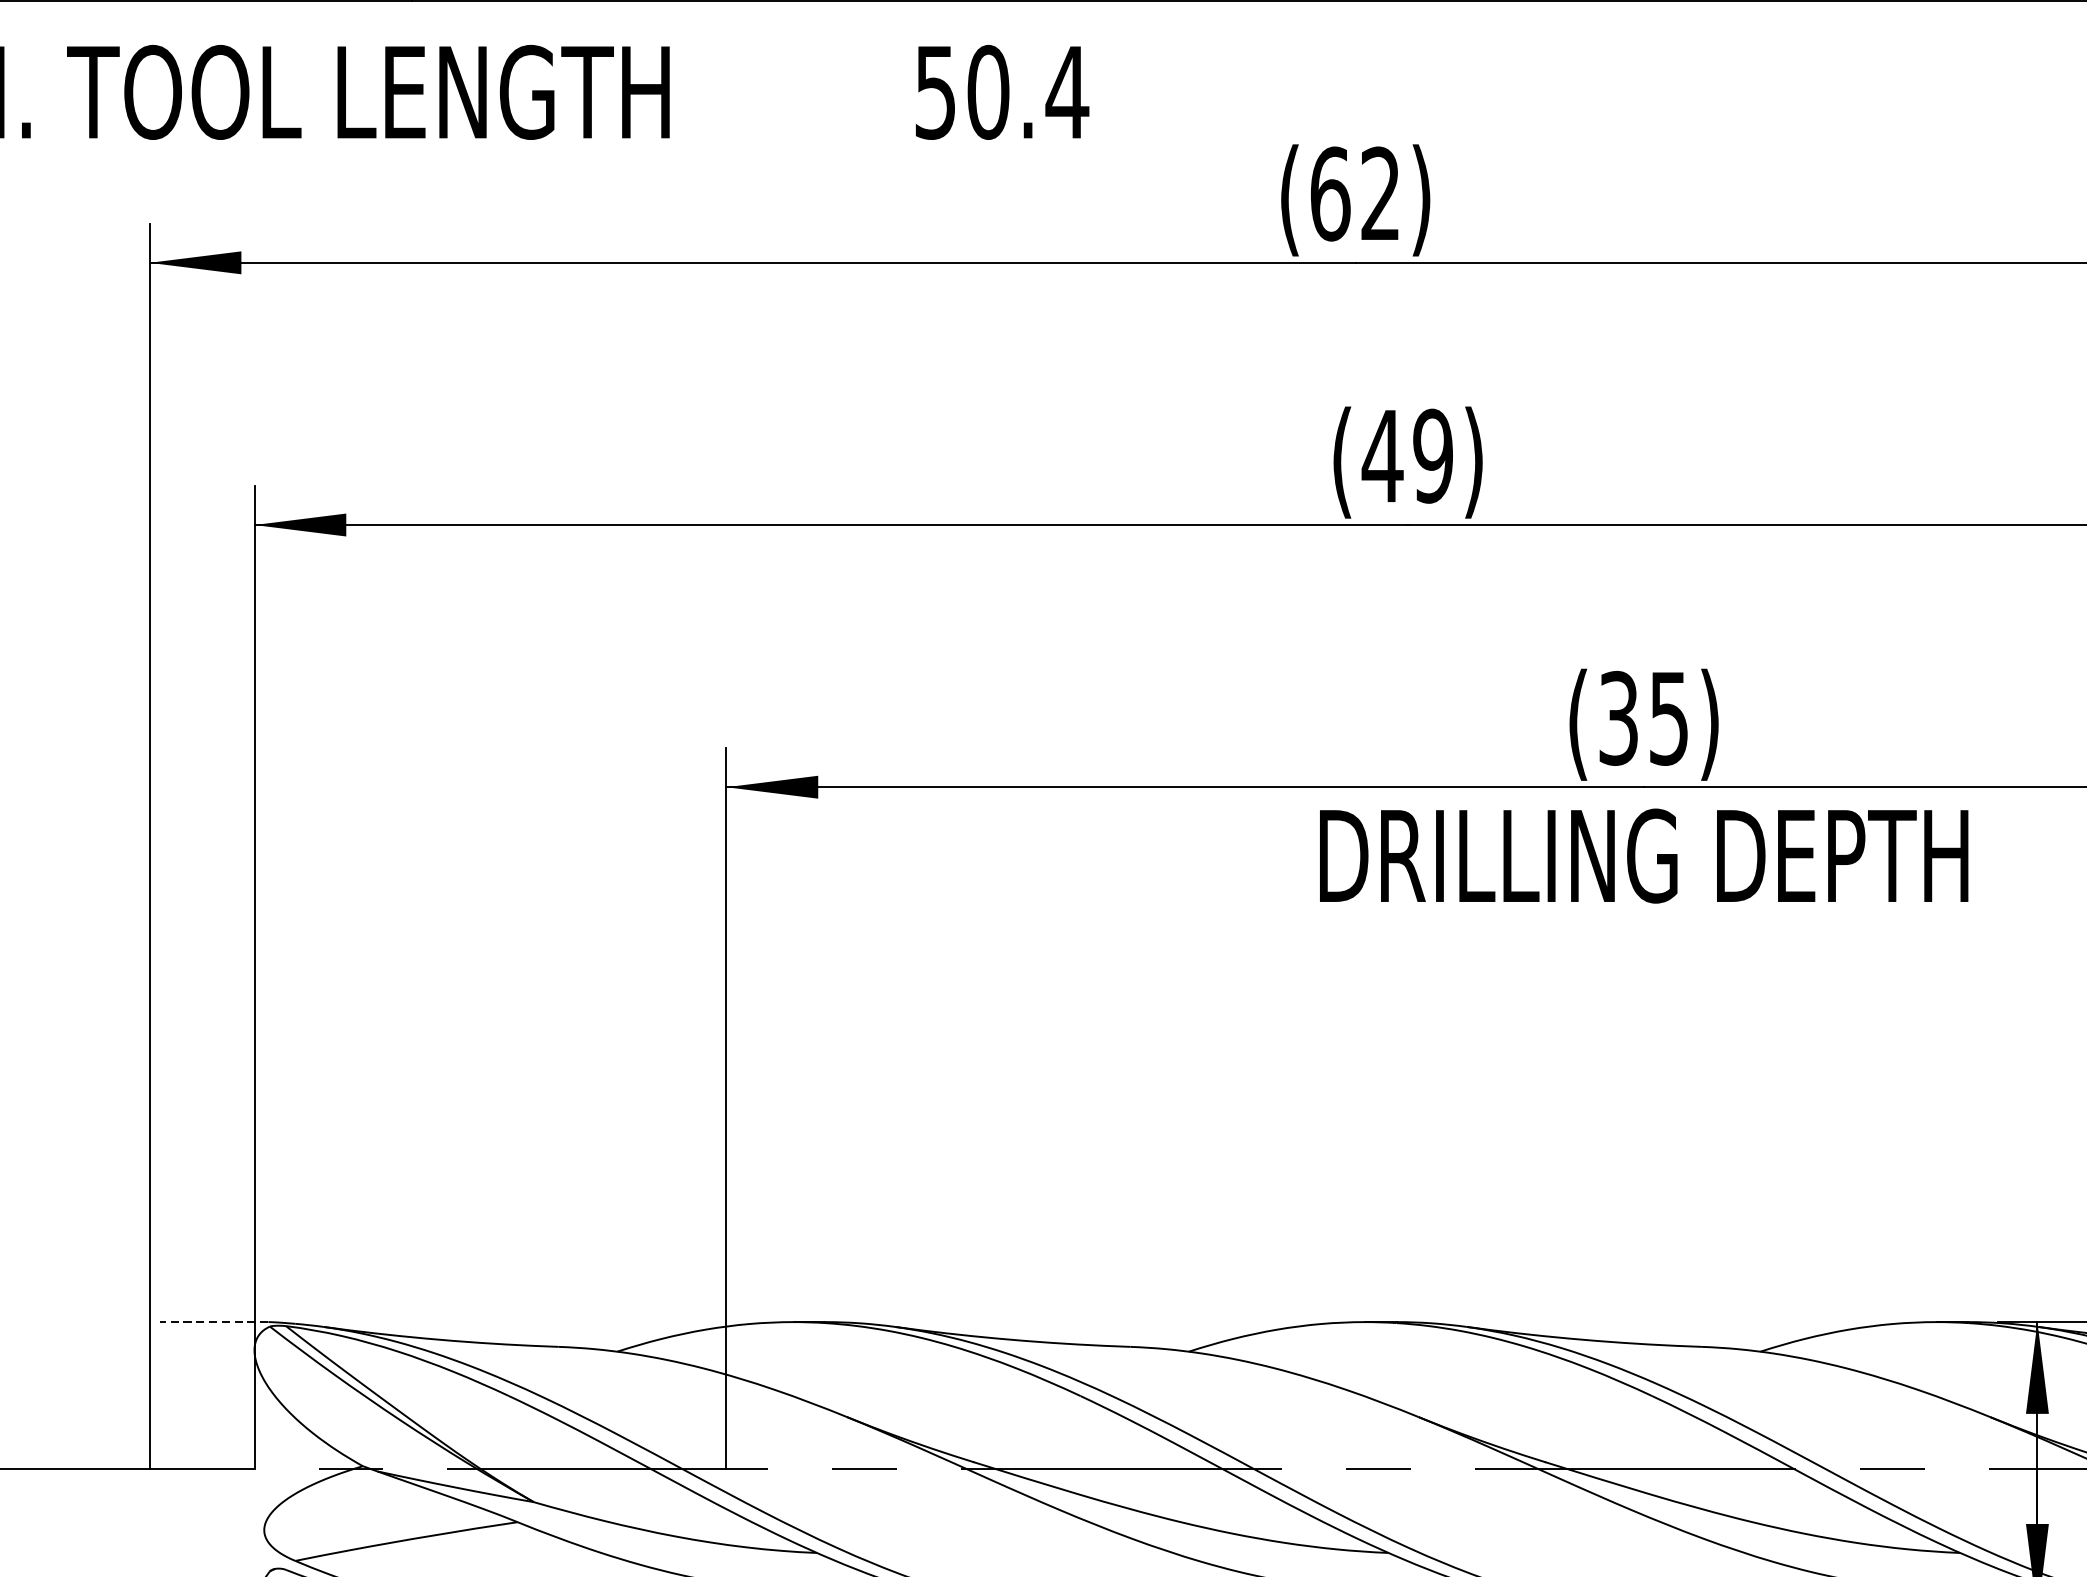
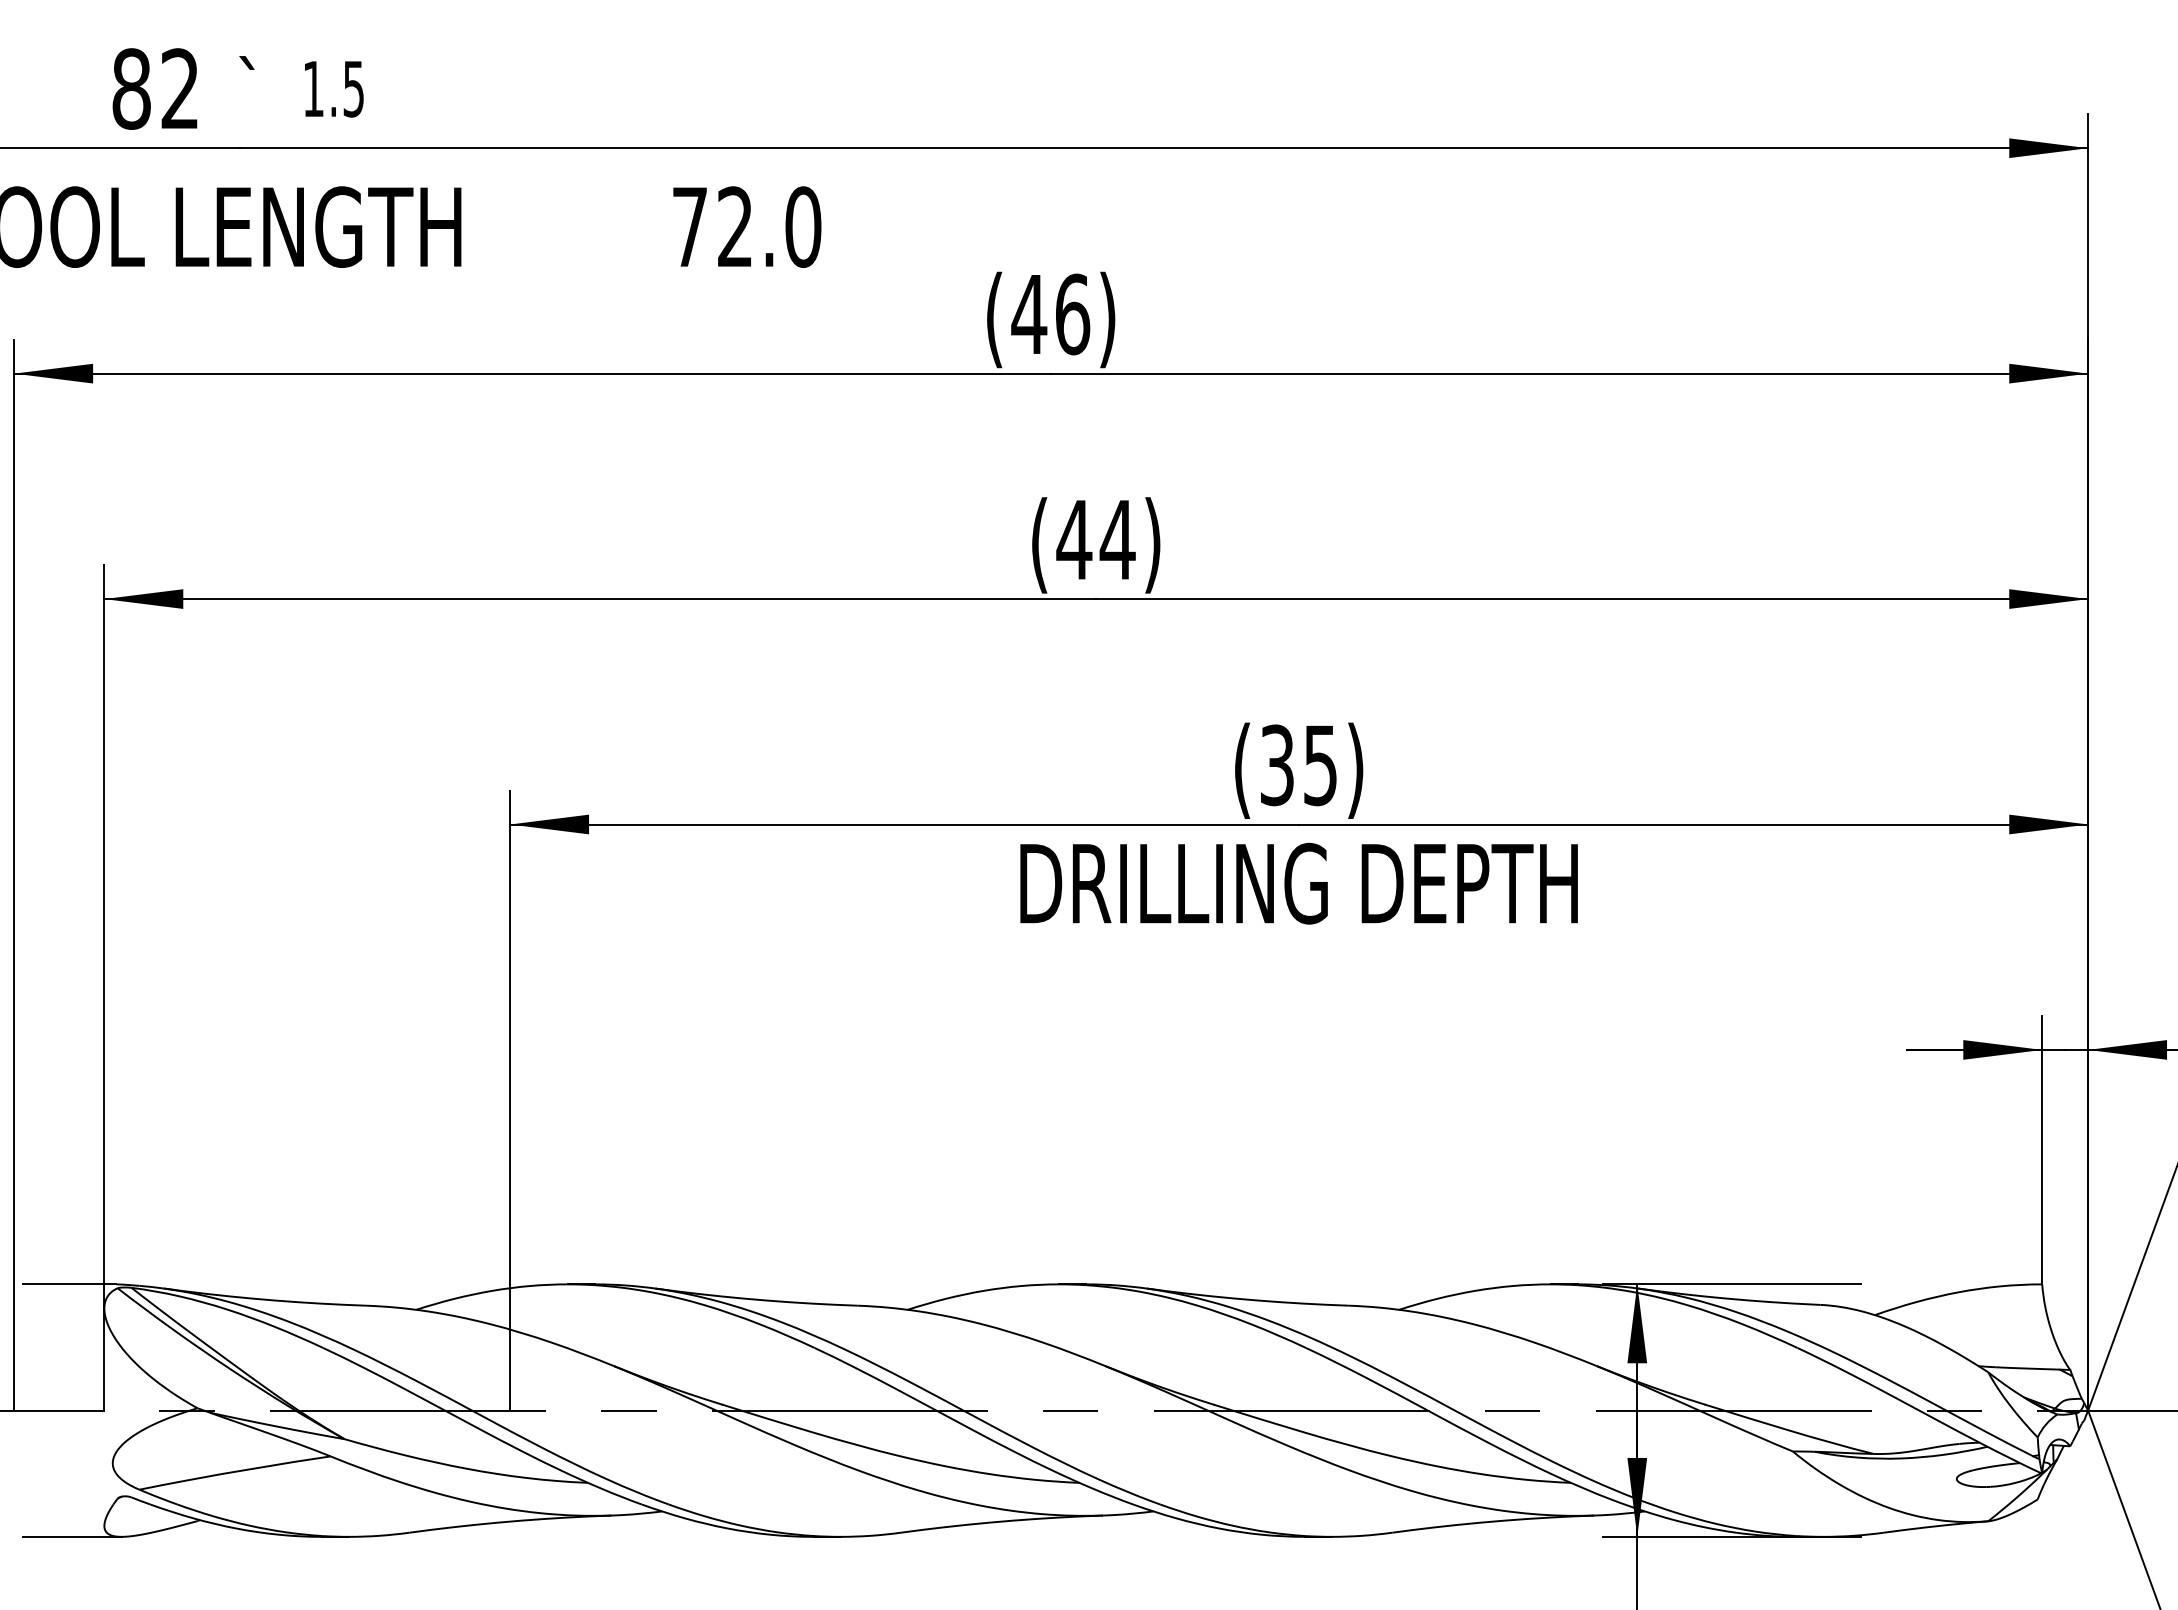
text: (1002, 91) -> (747, 226), 50.4 -> 72.0
text: (1354, 194) -> (1050, 314), (62) -> (46)
text: (1432, 455) -> (1117, 539), (49) -> (44)
line: (213, 1322) -> (69, 1284), dashed -> solid

